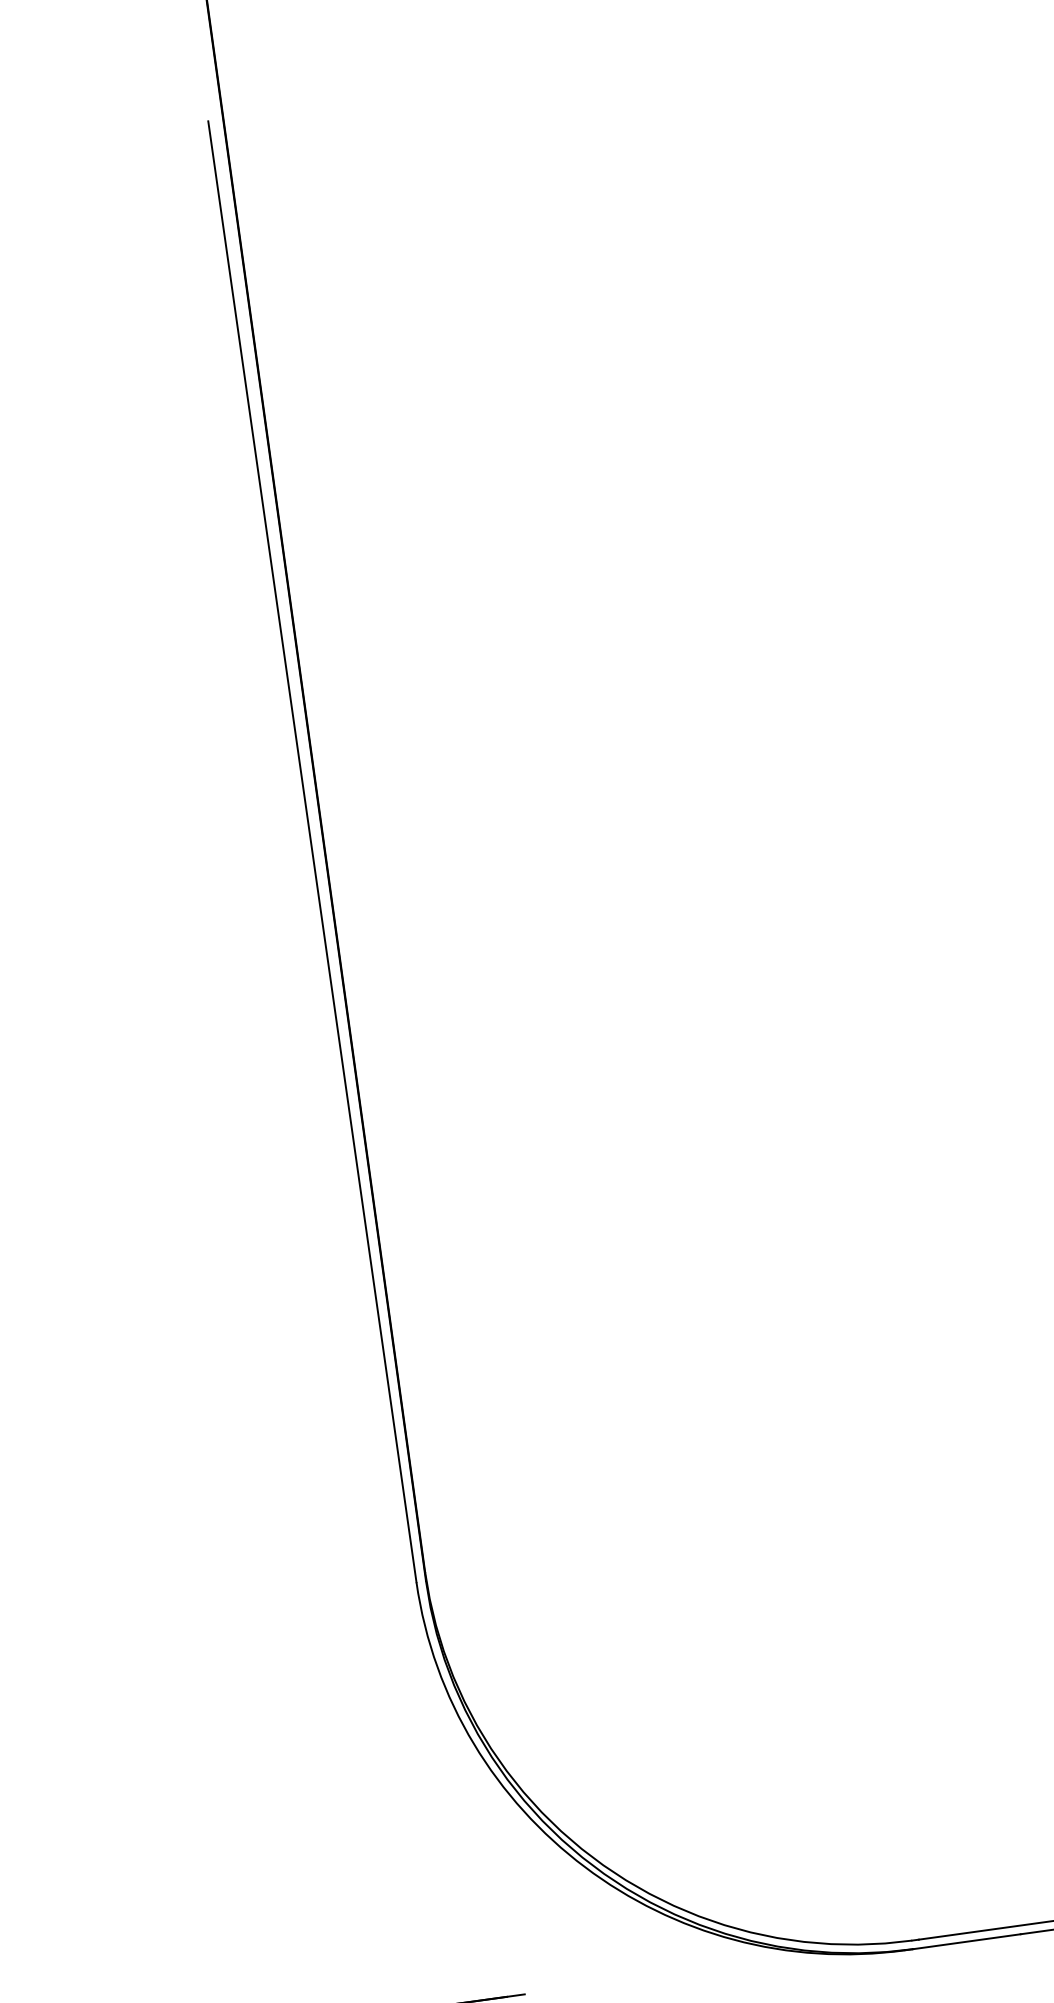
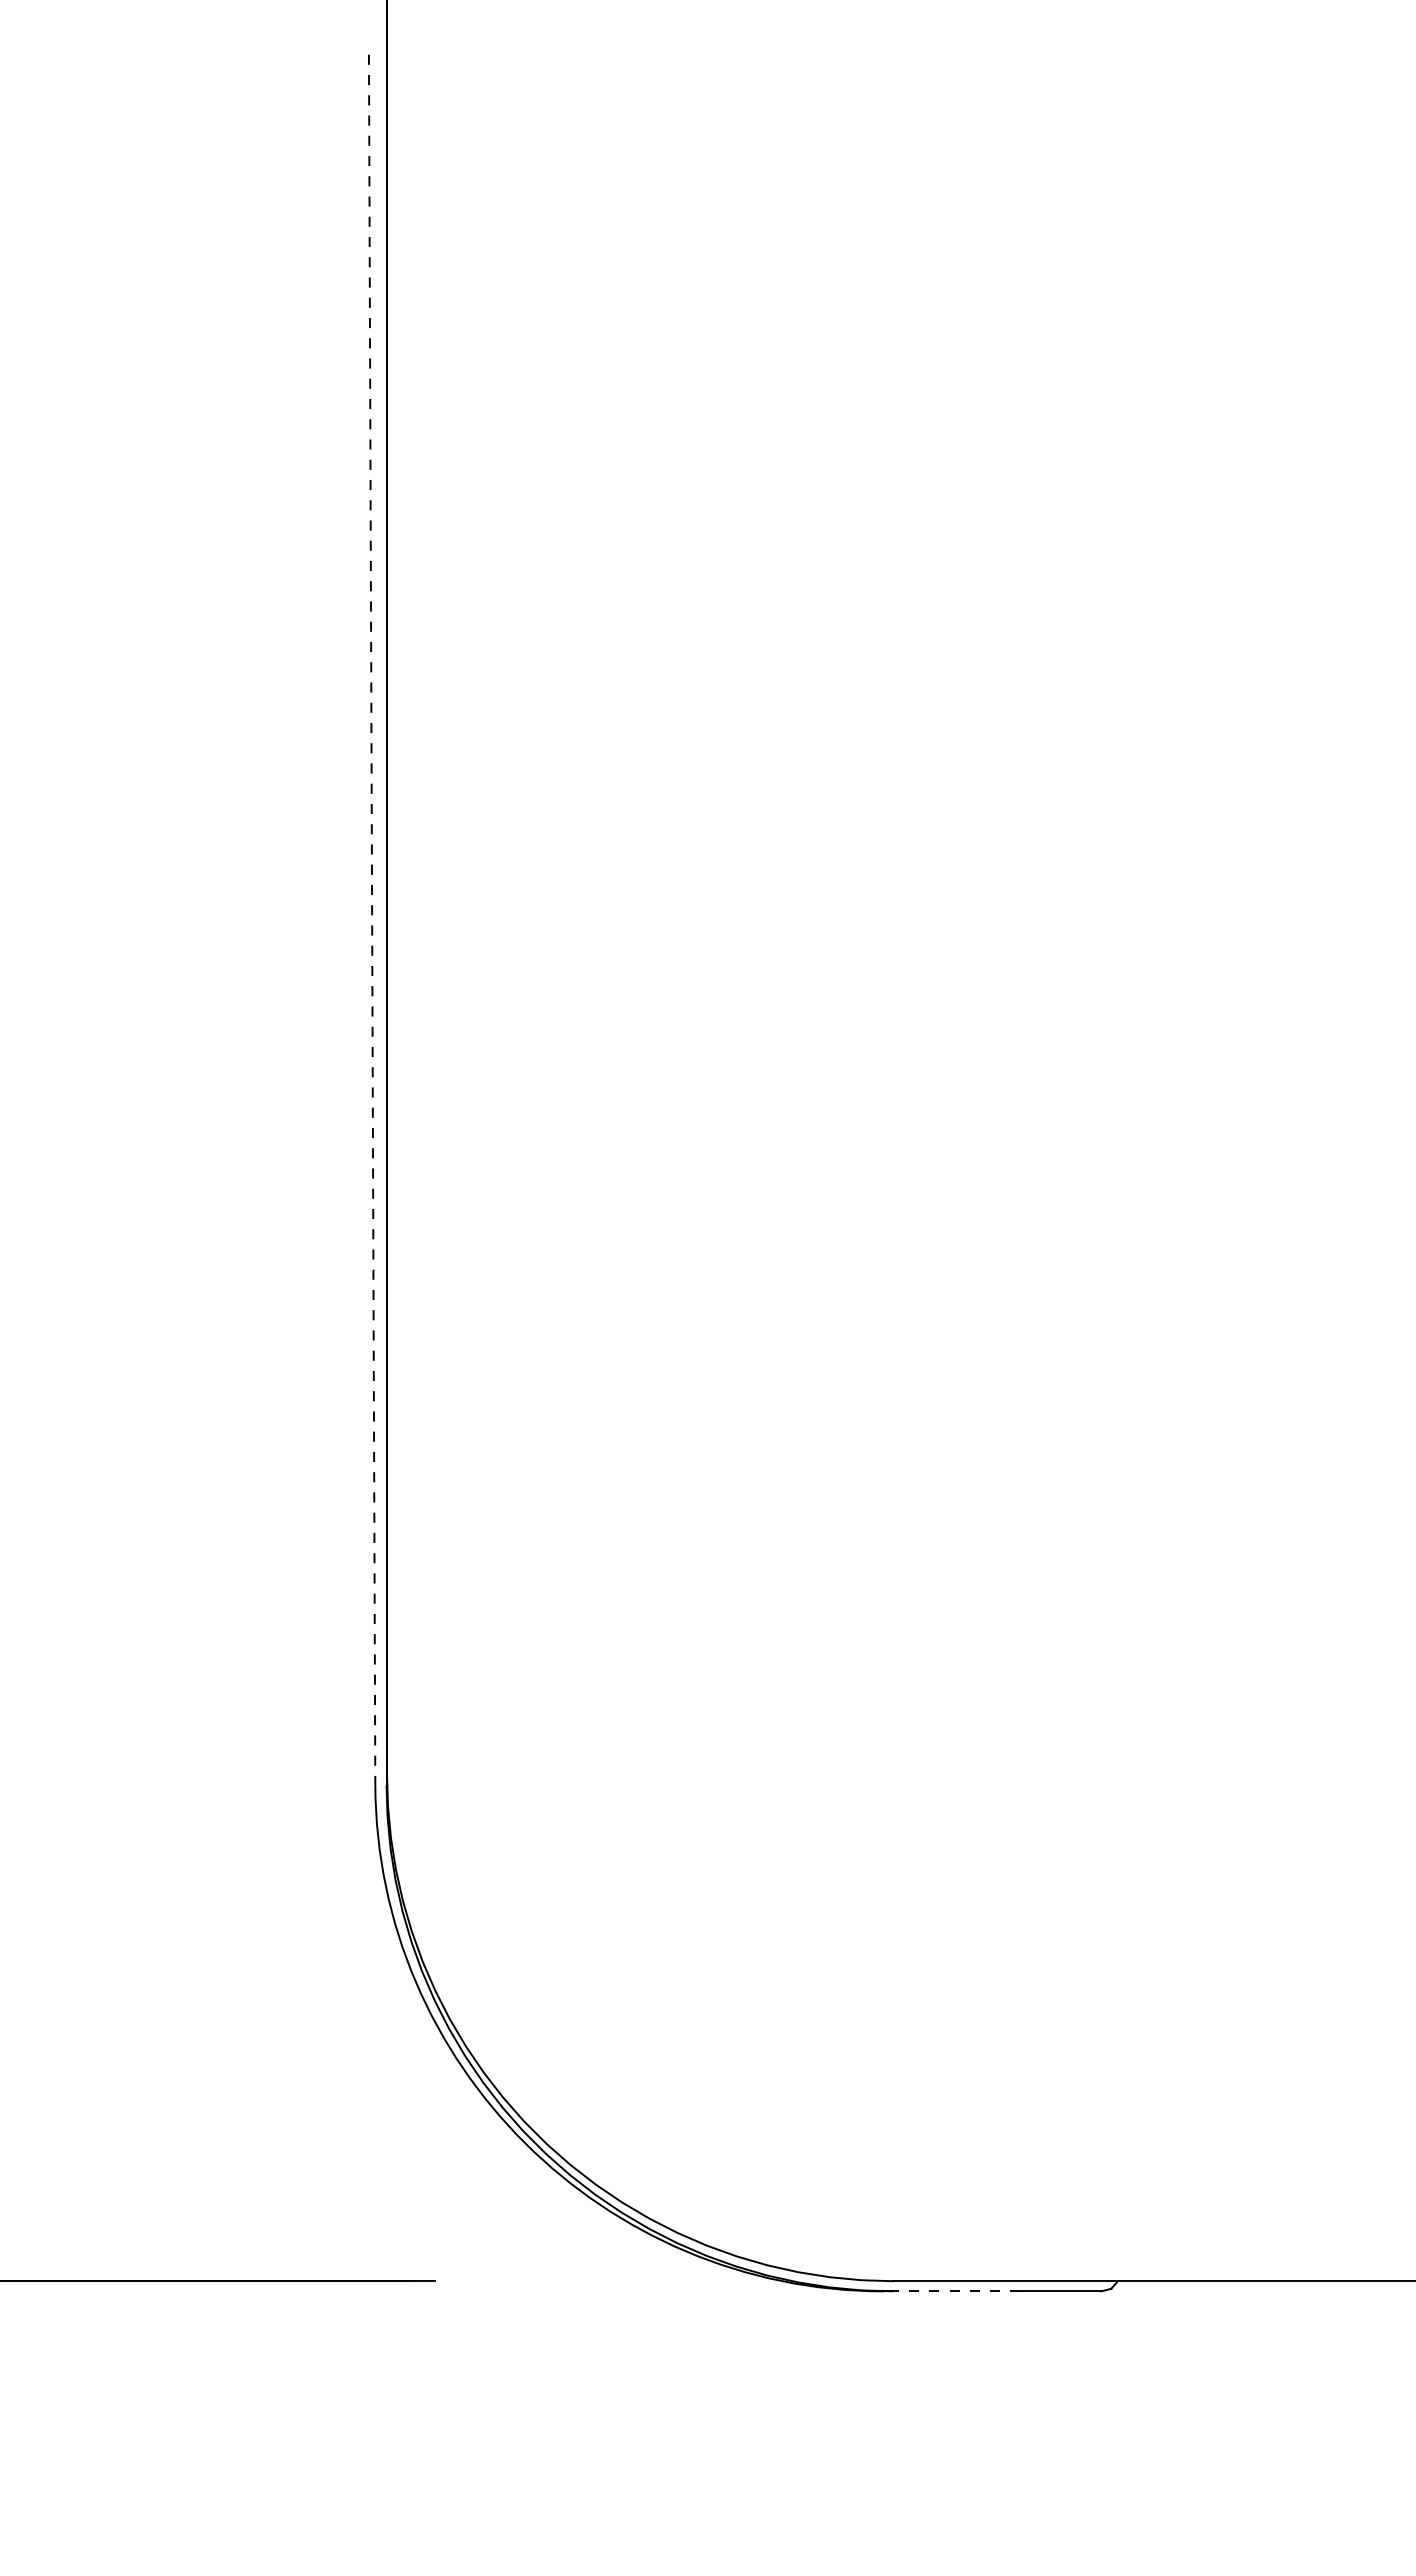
line: (312, 852) -> (372, 920), solid -> dashed
line: (966, 1941) -> (956, 2291), solid -> dashed

